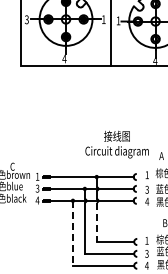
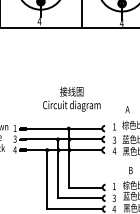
text: (116, 144) -> (71, 99), moved
line: (96, 222) -> (68, 169), dashed -> solid
line: (72, 233) -> (46, 179), dashed -> solid

